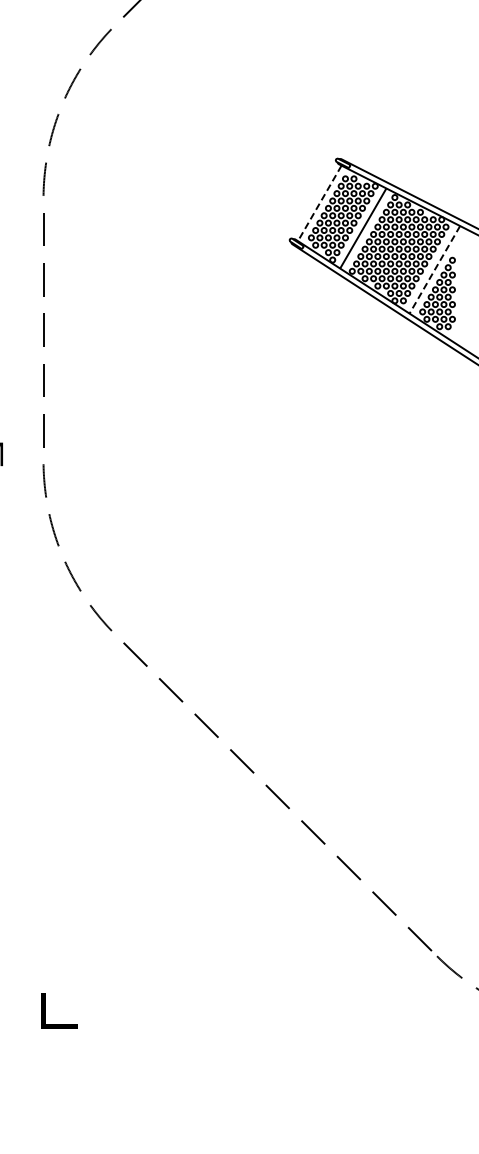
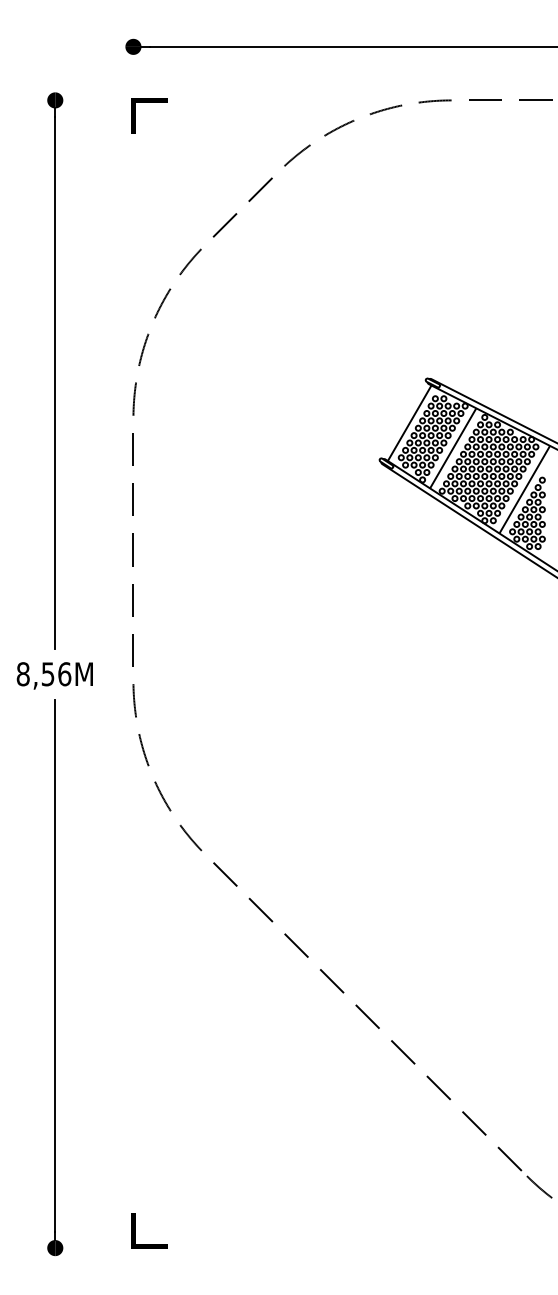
line: (319, 203) -> (409, 423), dashed -> solid
line: (434, 269) -> (524, 489), dashed -> solid

